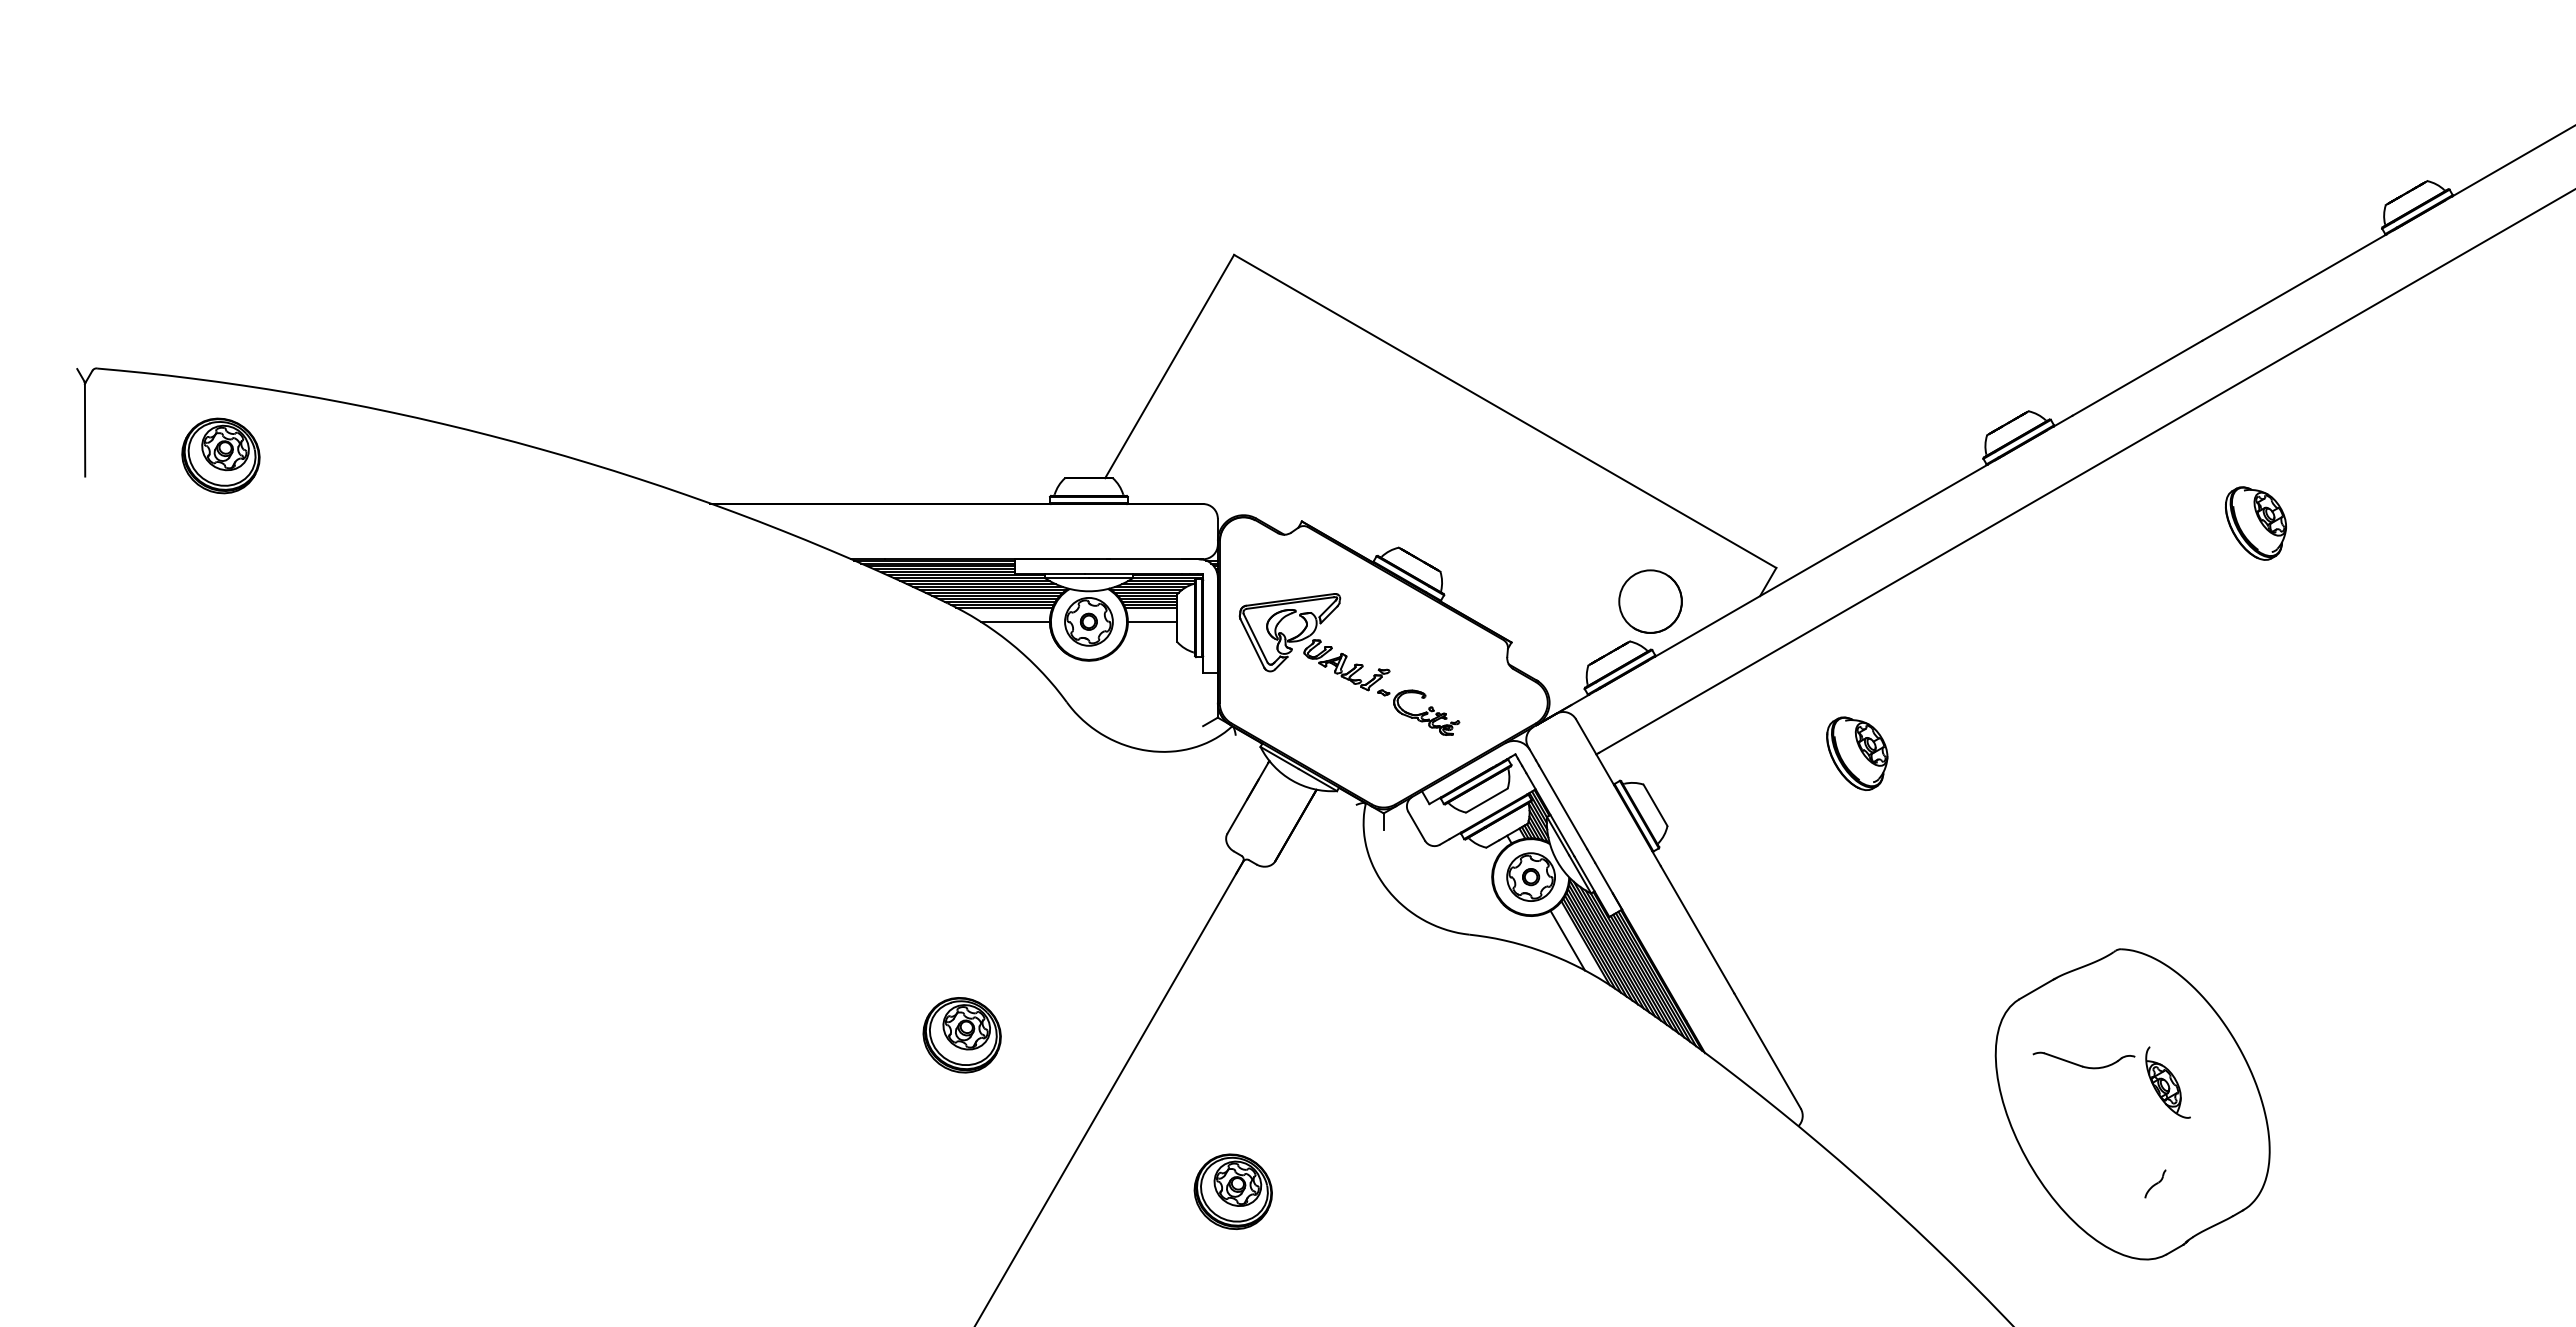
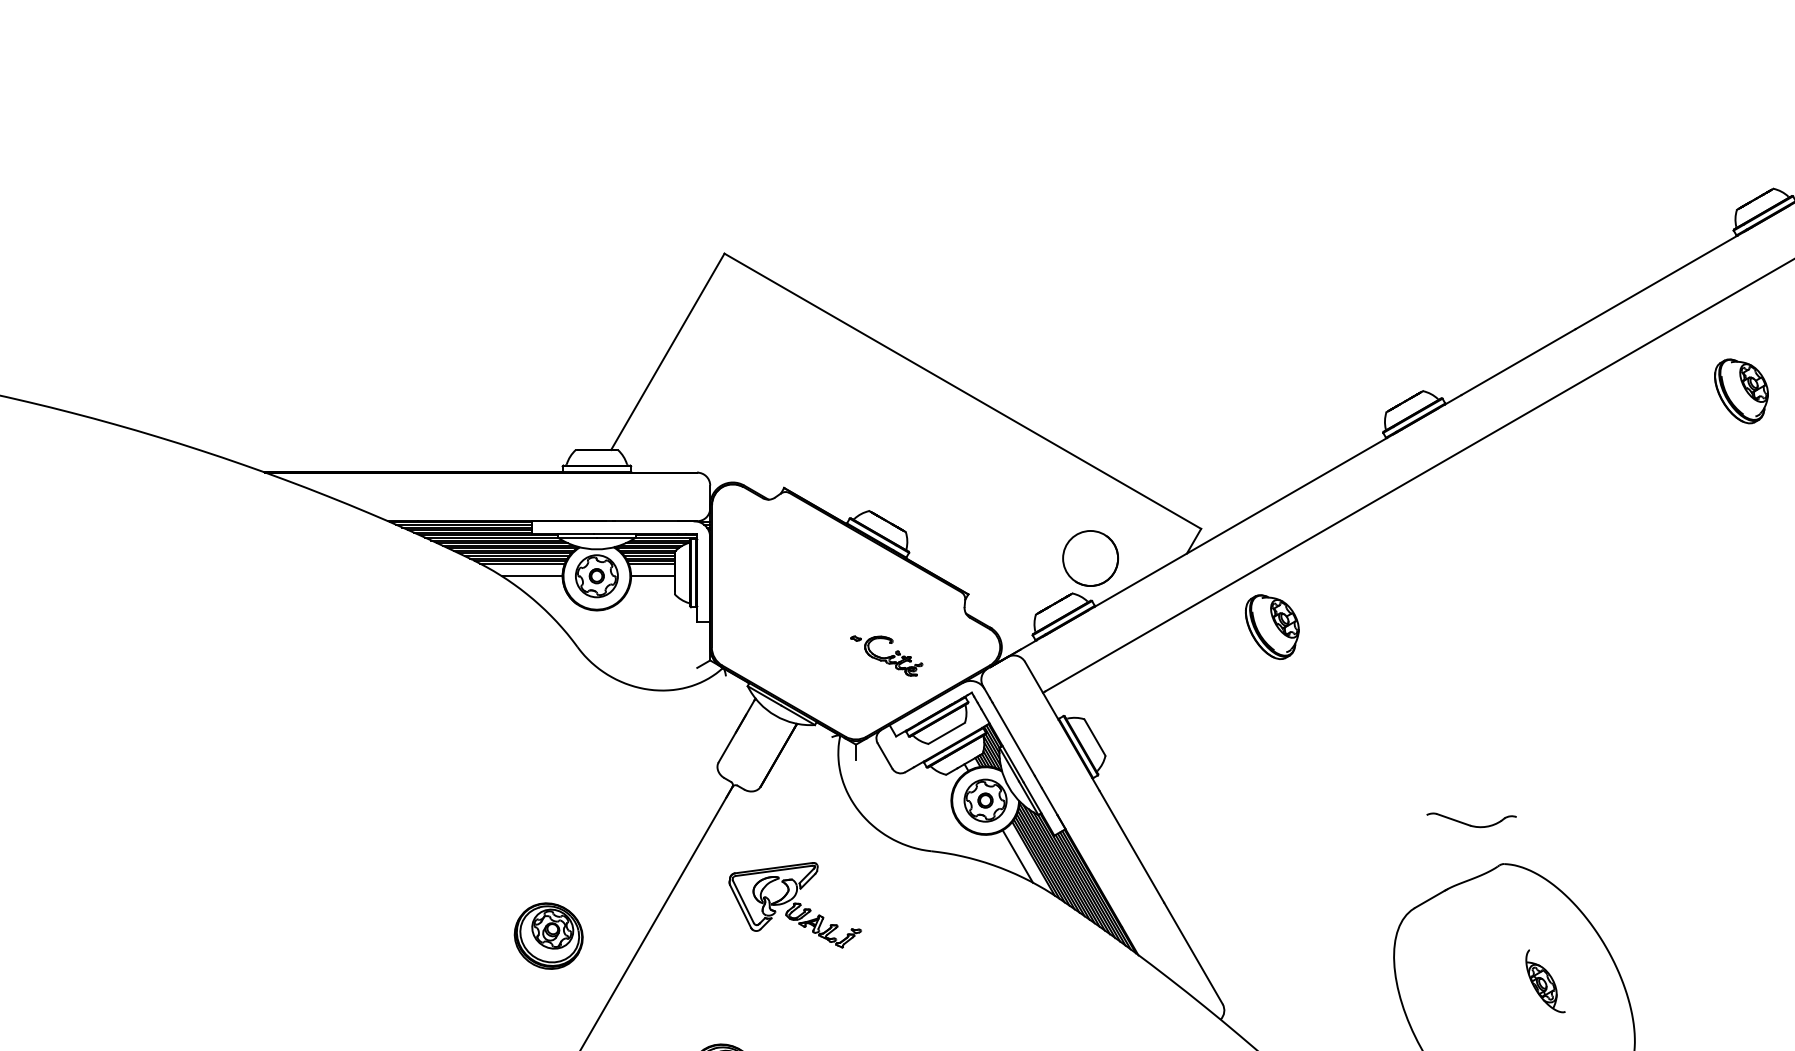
part: (2255, 523) -> (1741, 391), moved
part: (1314, 642) -> (795, 905), moved
part: (1857, 753) -> (1272, 626), moved
part: (961, 1035) -> (548, 936), moved
part: (2083, 1060) -> (1471, 820), moved

